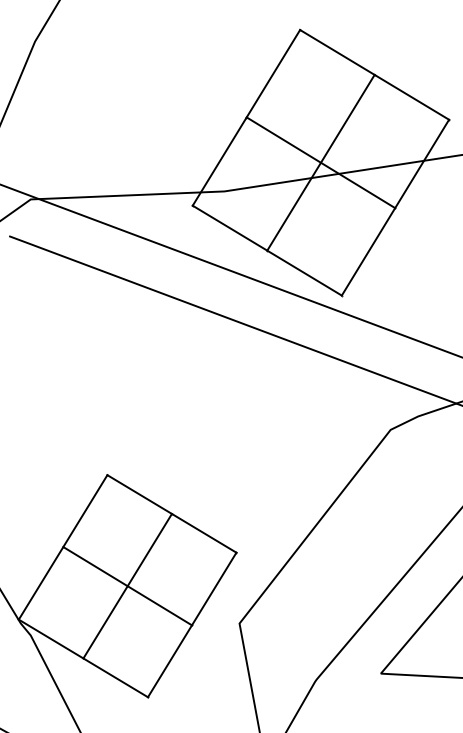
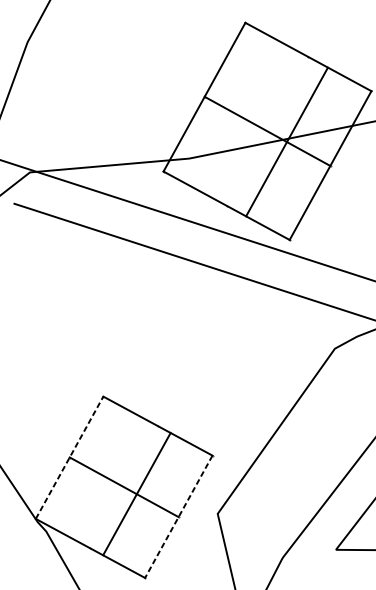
line: (320, 162) -> (286, 141), moved
line: (63, 547) -> (69, 457), solid -> dashed
line: (127, 585) -> (136, 493), moved
line: (192, 624) -> (179, 516), solid -> dashed

